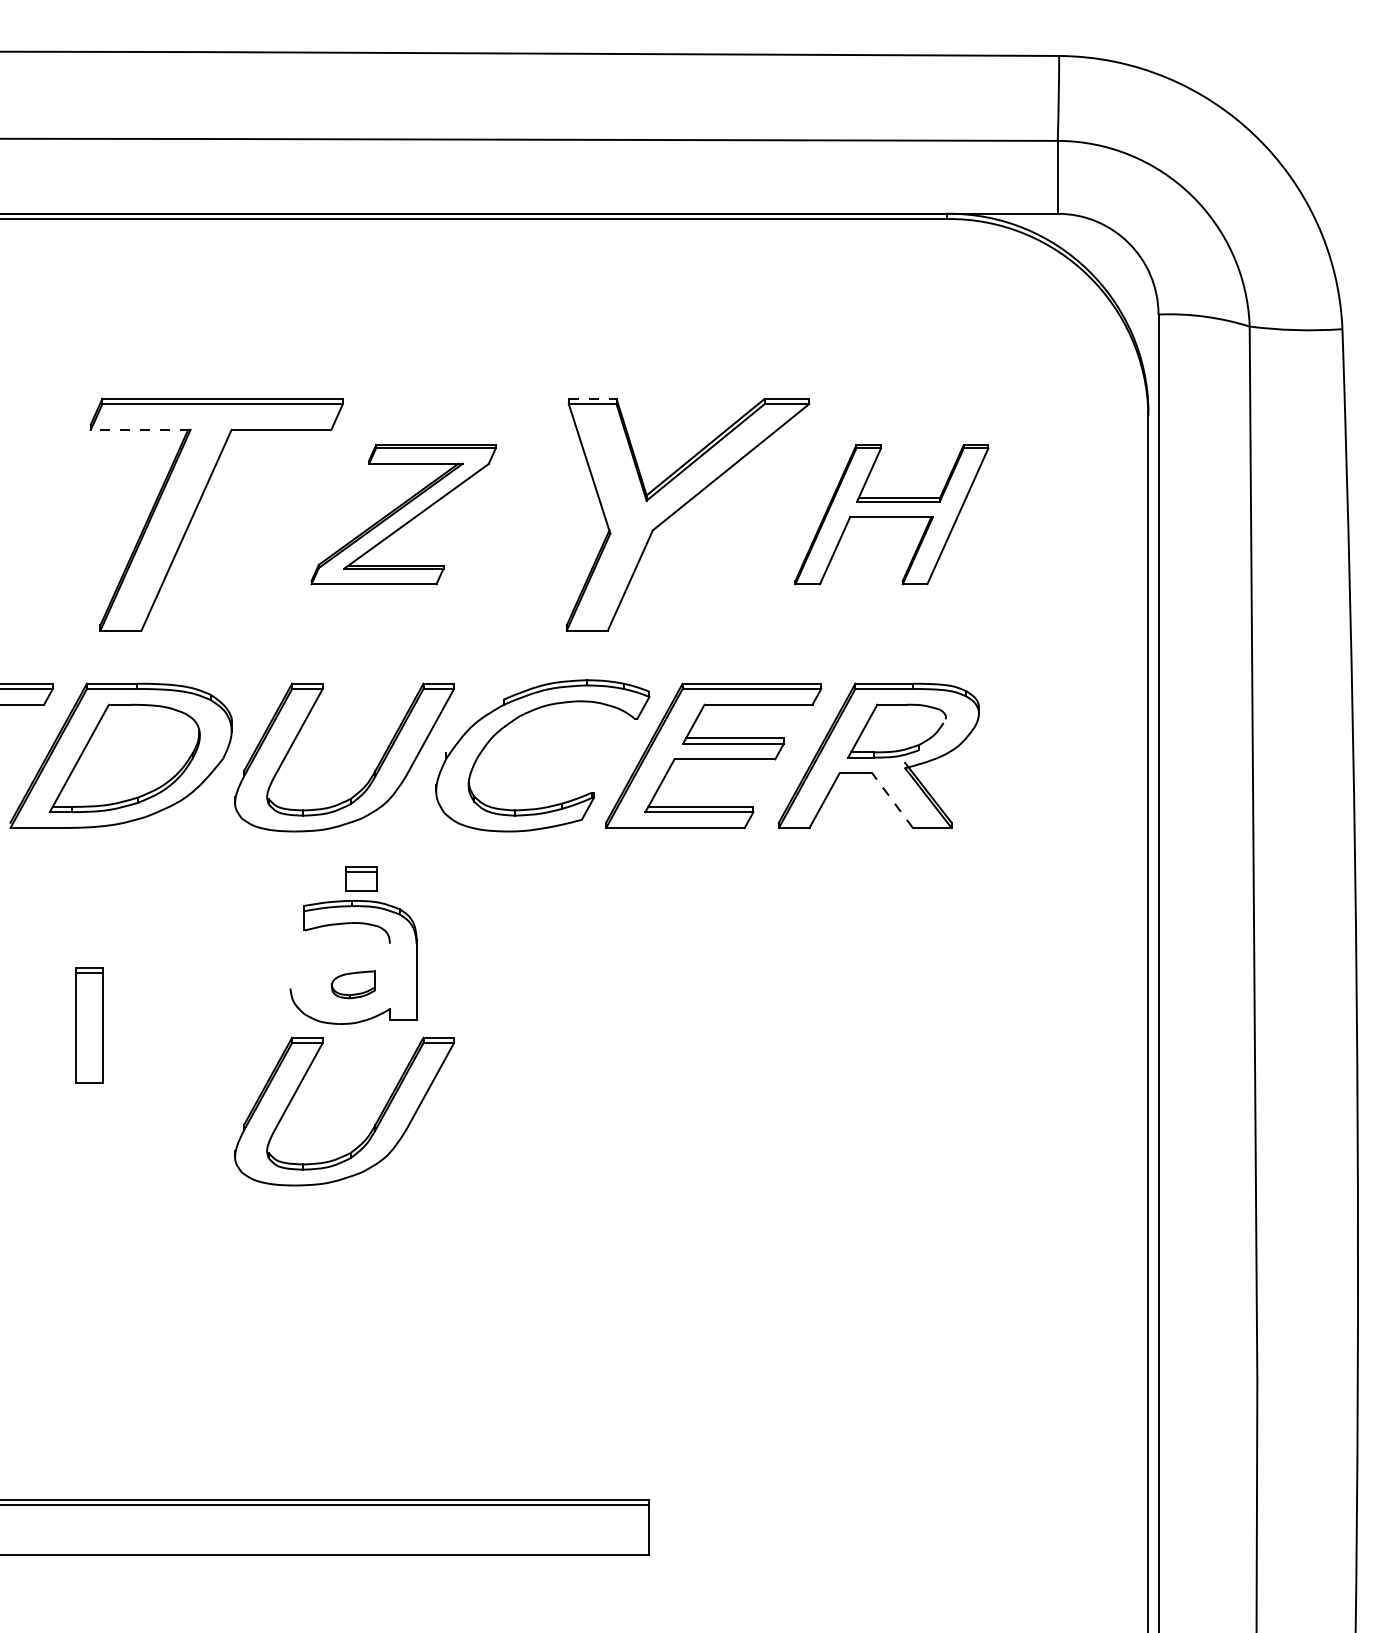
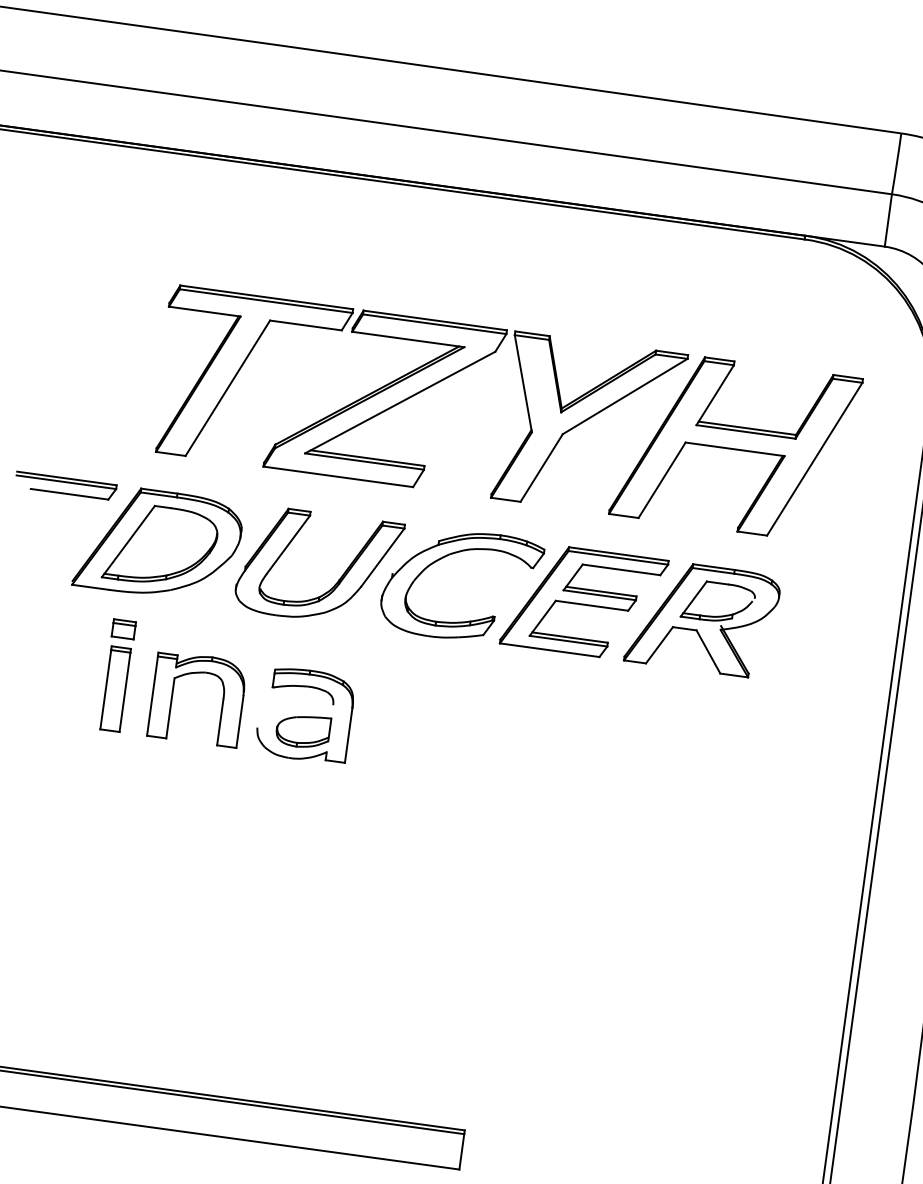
line: (592, 398) -> (532, 333), dashed -> solid
line: (140, 429) -> (204, 311), dashed -> solid
part: (403, 514) -> (385, 398), size x1.67
part: (891, 514) -> (735, 446), size x1.67
line: (892, 800) -> (708, 651), dashed -> solid
part: (361, 878) -> (123, 628), moved
part: (237, 955) -> (222, 698), added
part: (353, 984) -> (303, 730), size x1.67
part: (89, 1025) -> (115, 689), moved
part: (371, 1129) -> (301, 836), removed

